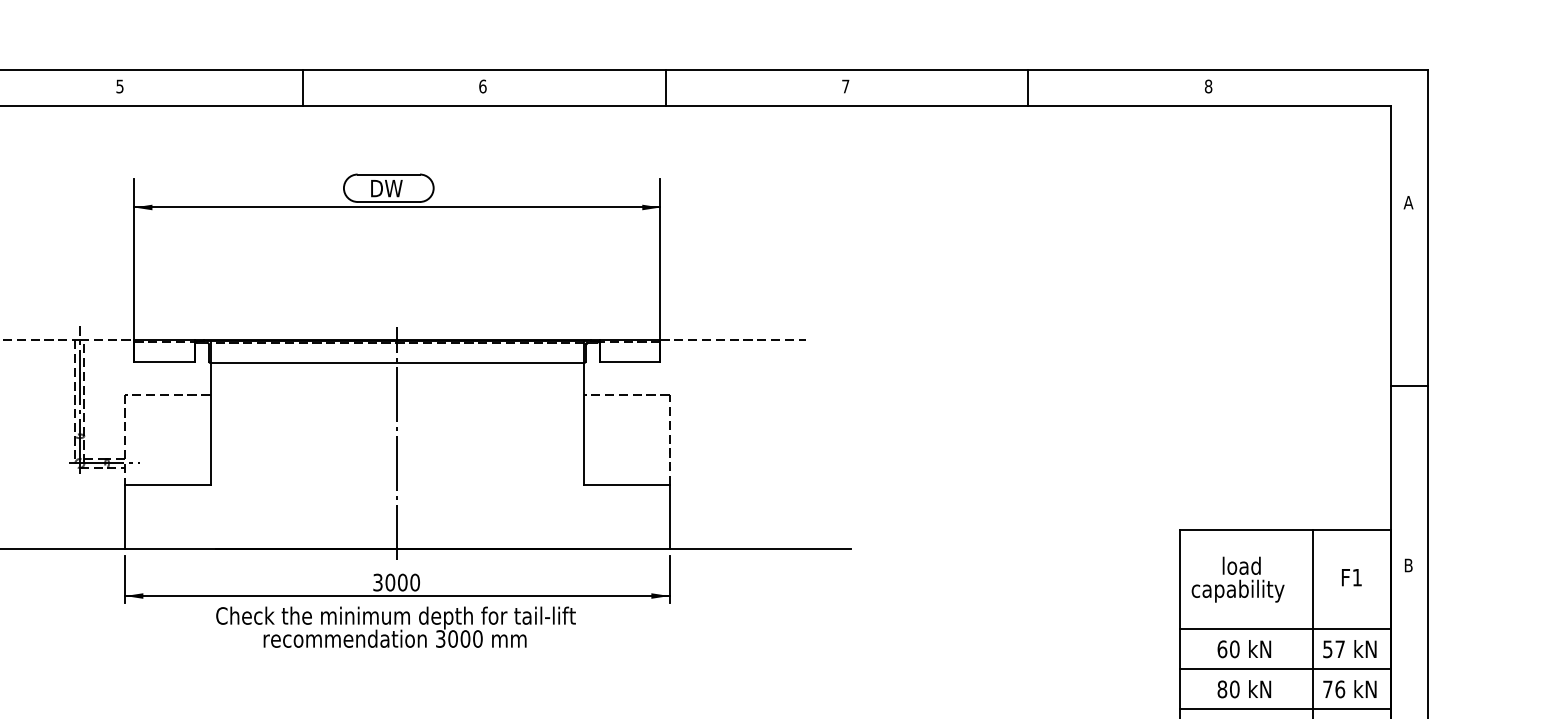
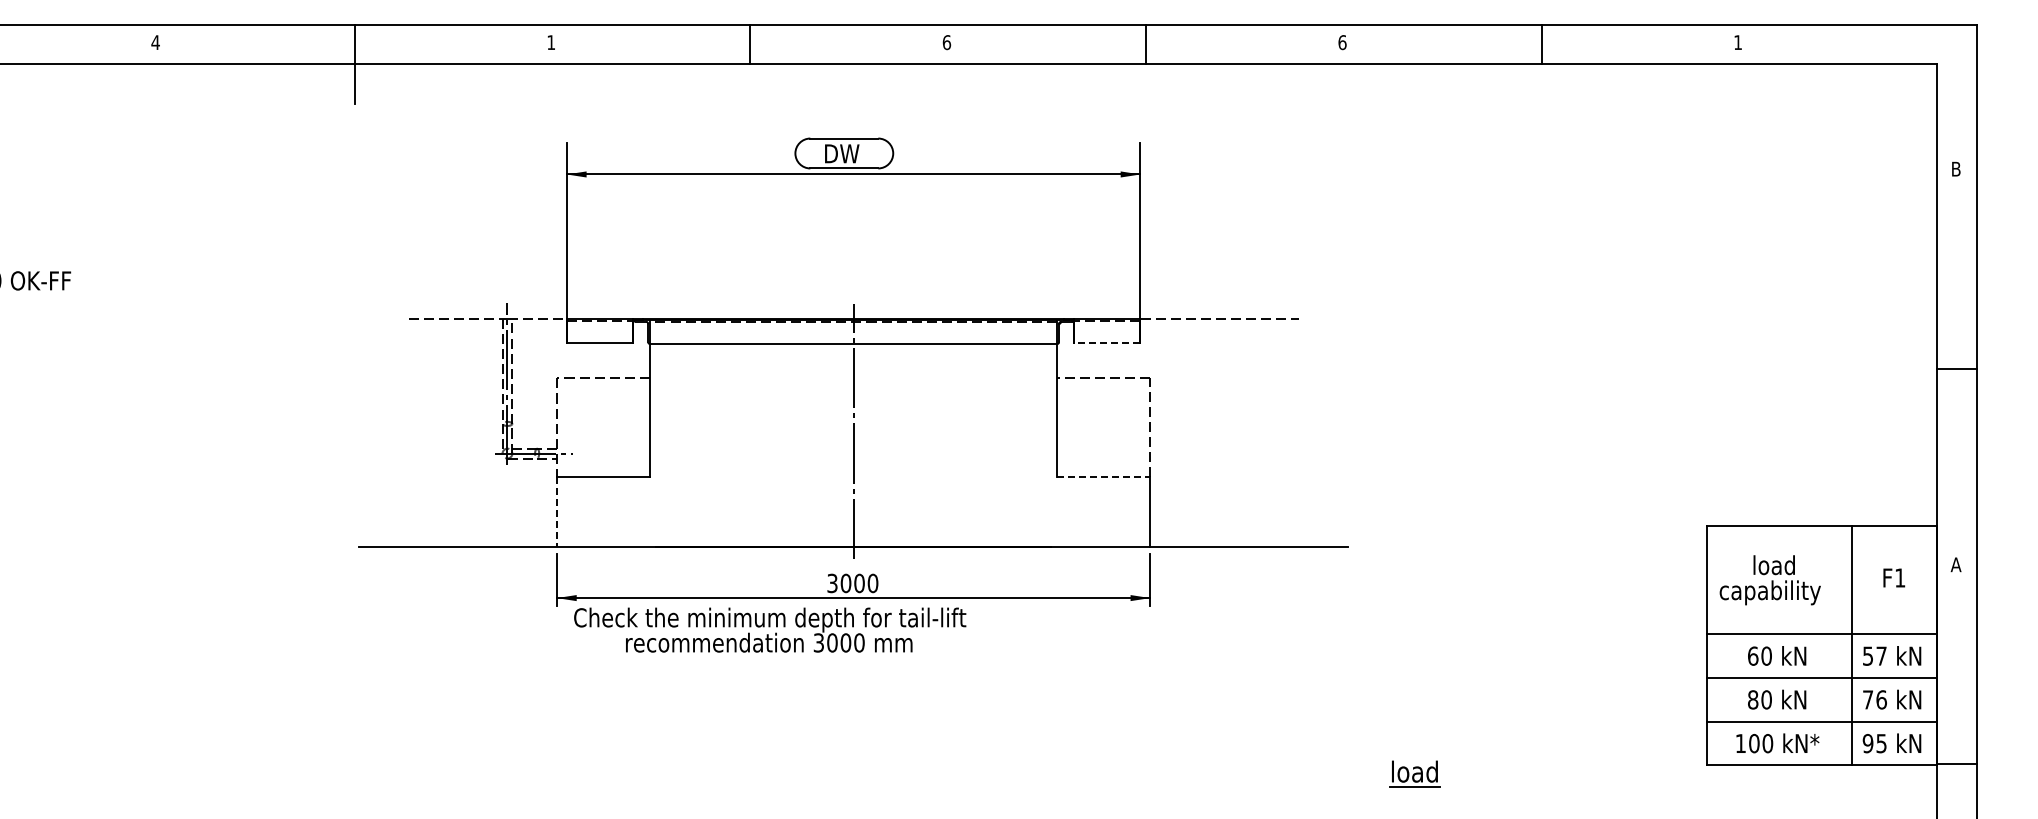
text: (120, 86) -> (551, 42), 5 -> 1
text: (845, 86) -> (1342, 42), 7 -> 6
text: (1208, 86) -> (1738, 42), 8 -> 1
text: (1407, 202) -> (1955, 168), A -> B
line: (629, 361) -> (1106, 342), solid -> dashed
line: (627, 485) -> (1104, 477), solid -> dashed
line: (124, 516) -> (556, 511), solid -> dashed
text: (1407, 565) -> (1955, 564), B -> A
text: (396, 626) -> (770, 629), moved

